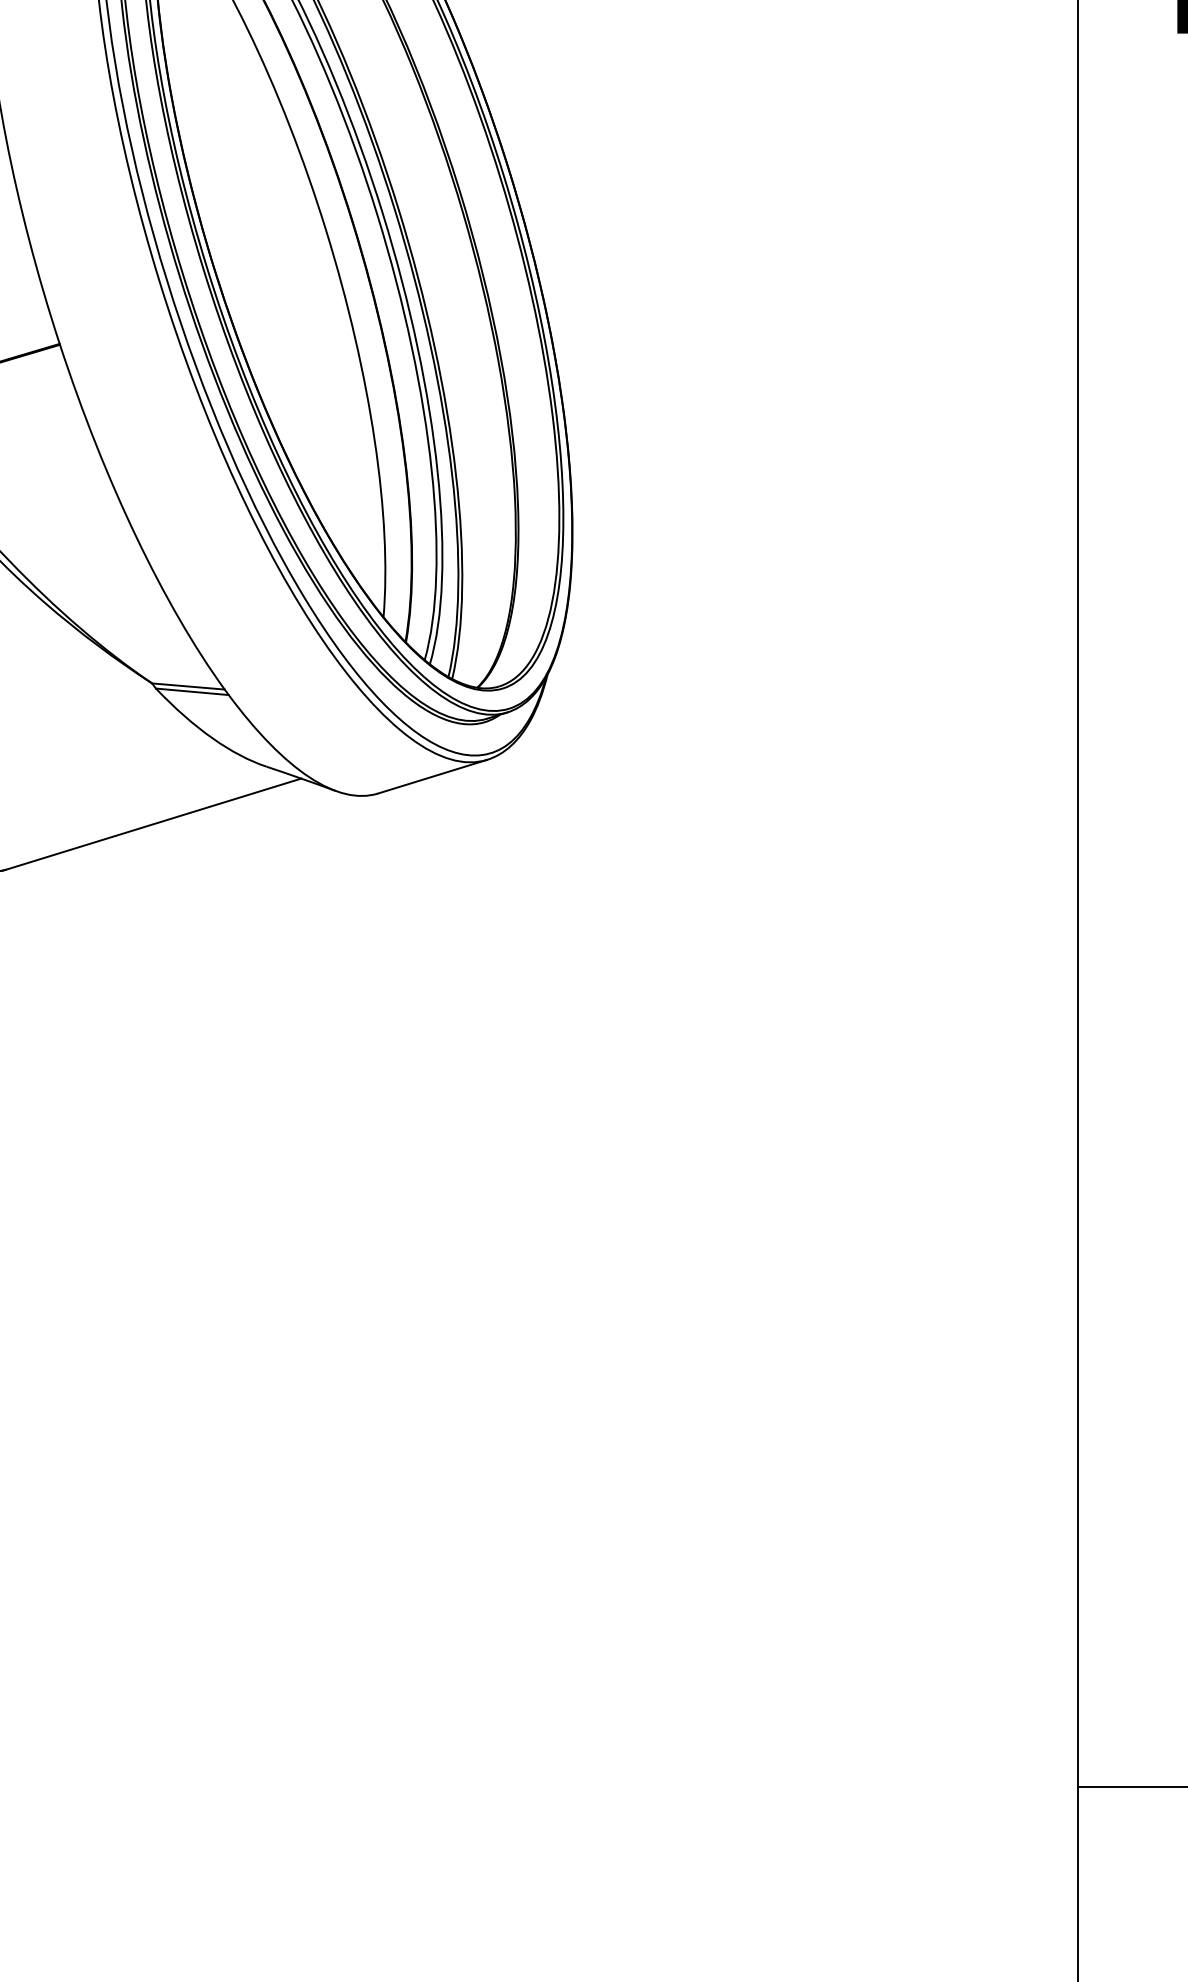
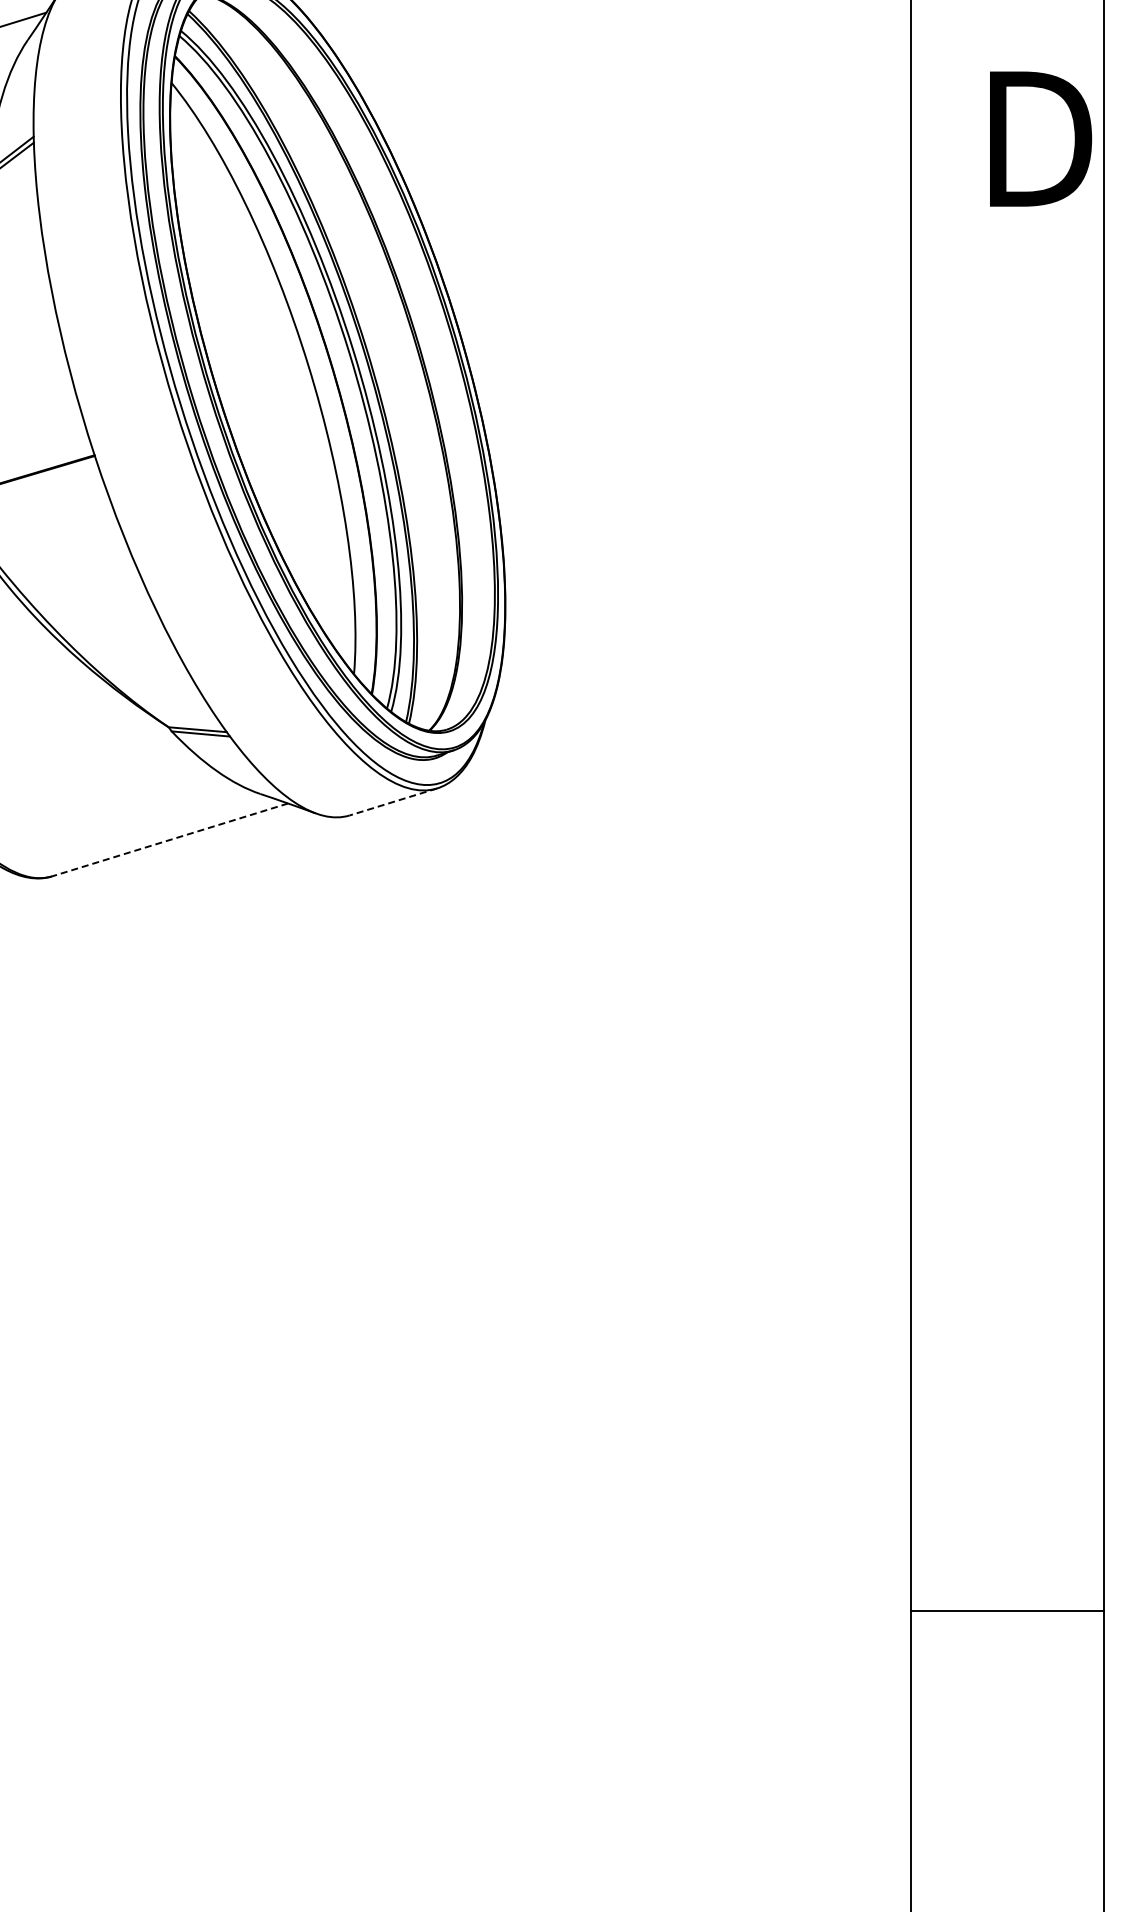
line: (432, 777) -> (393, 802), solid -> dashed
line: (154, 823) -> (170, 839), solid -> dashed

